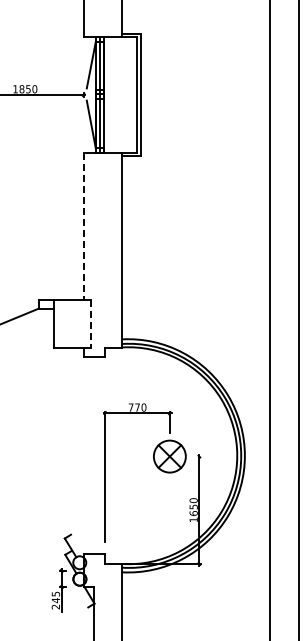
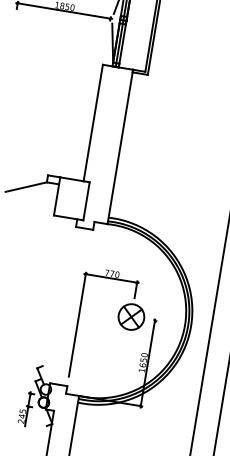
line: (83, 226) -> (93, 123), dashed -> solid
line: (91, 323) -> (86, 201), dashed -> solid

